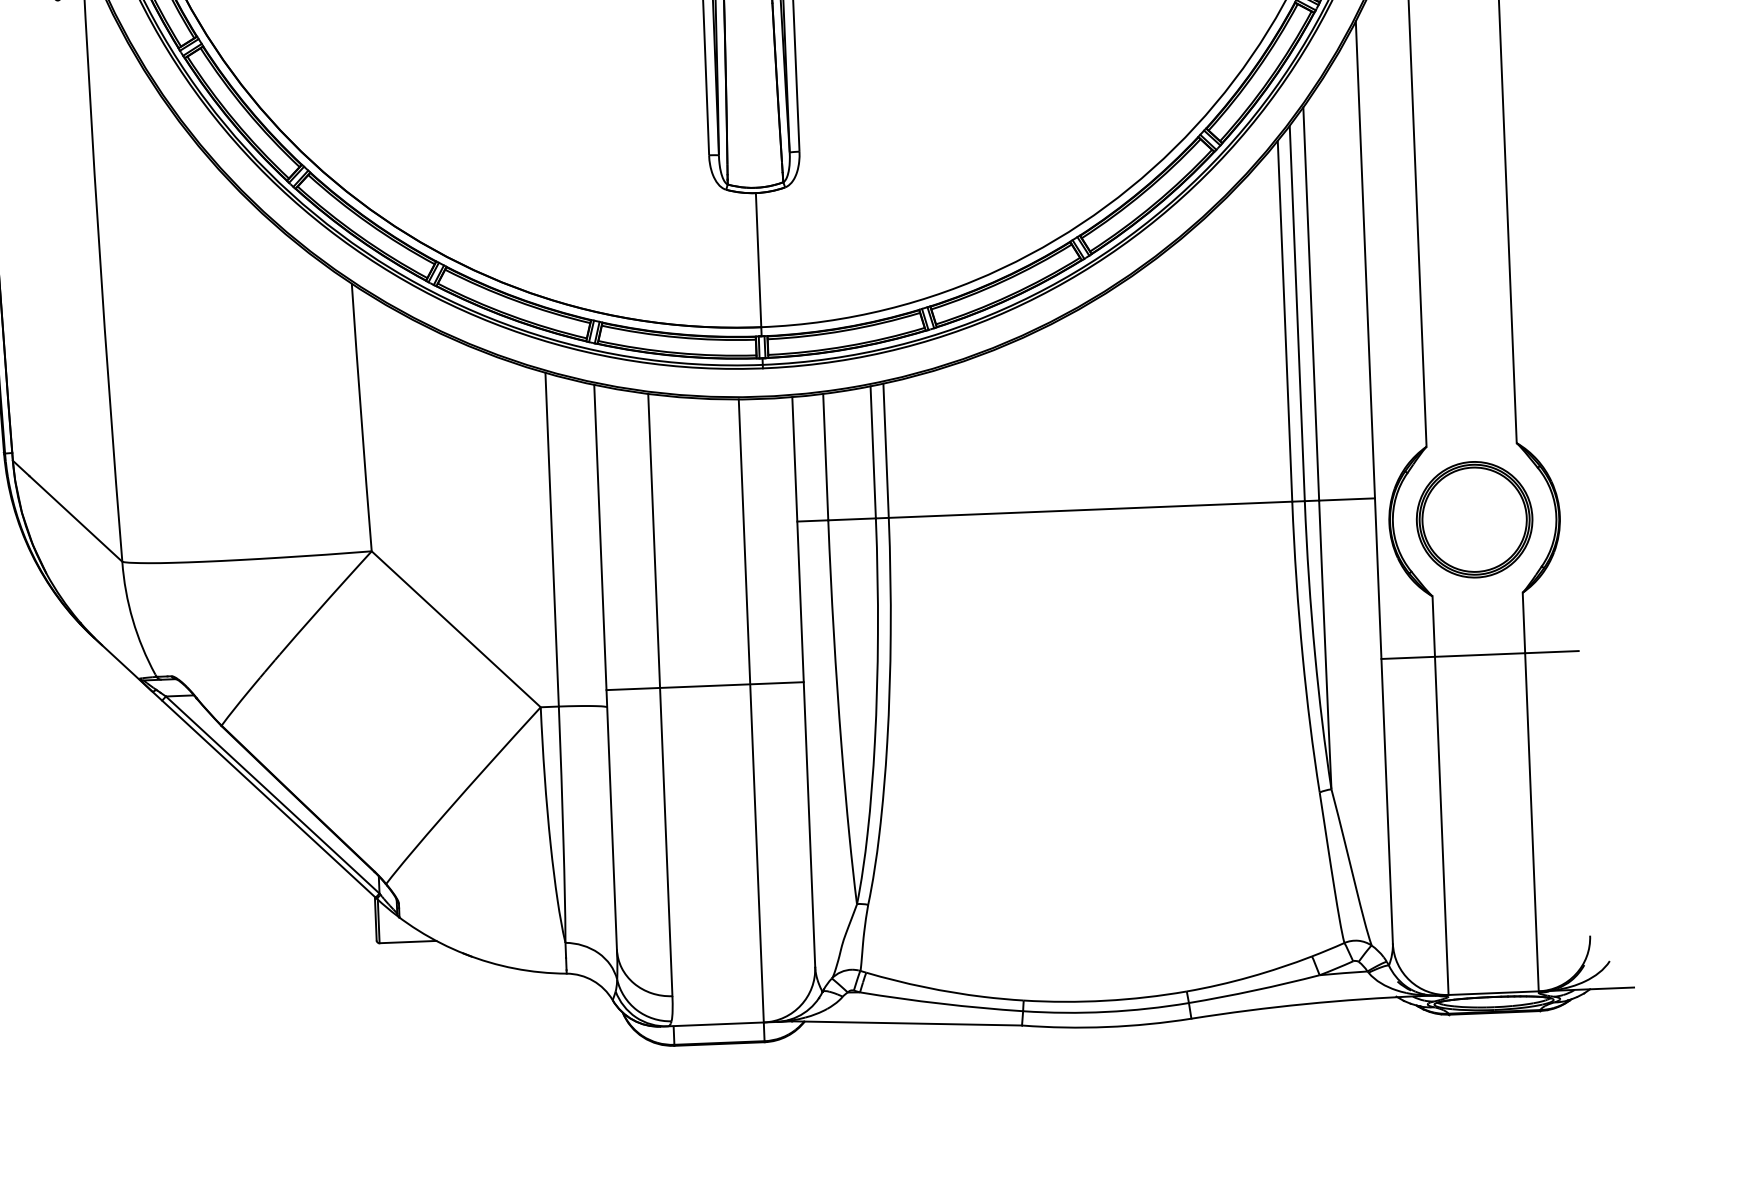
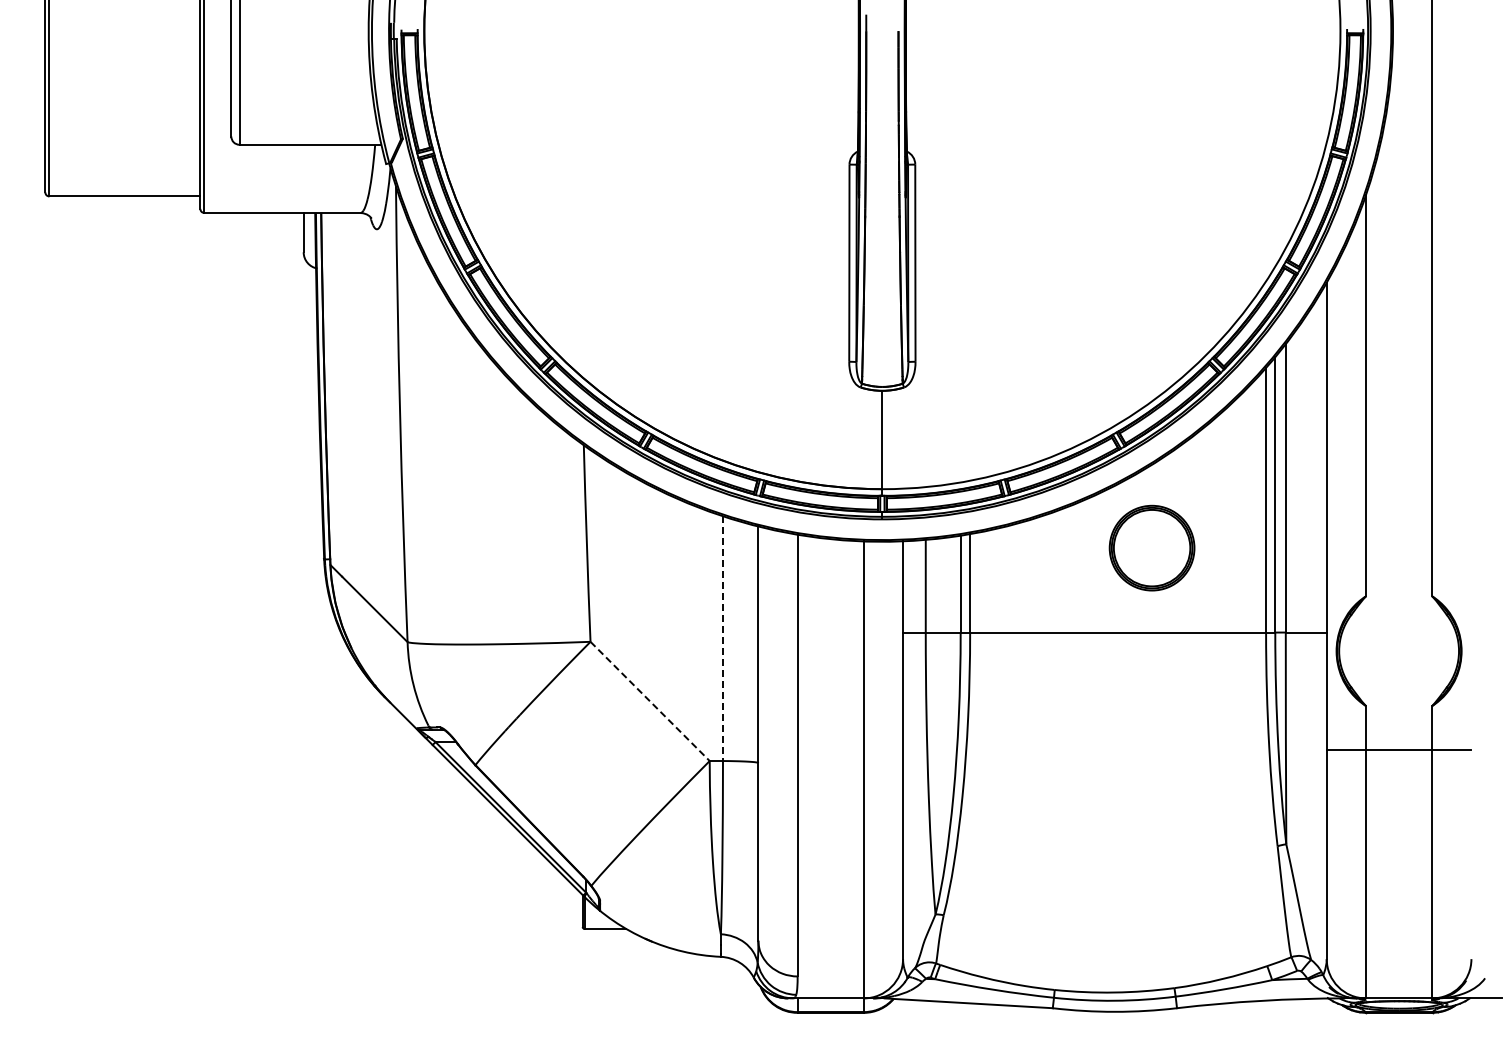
part: (1473, 518) -> (1151, 547), moved
line: (551, 540) -> (722, 639), solid -> dashed
line: (456, 629) -> (650, 701), solid -> dashed
line: (704, 686) -> (830, 750), removed

